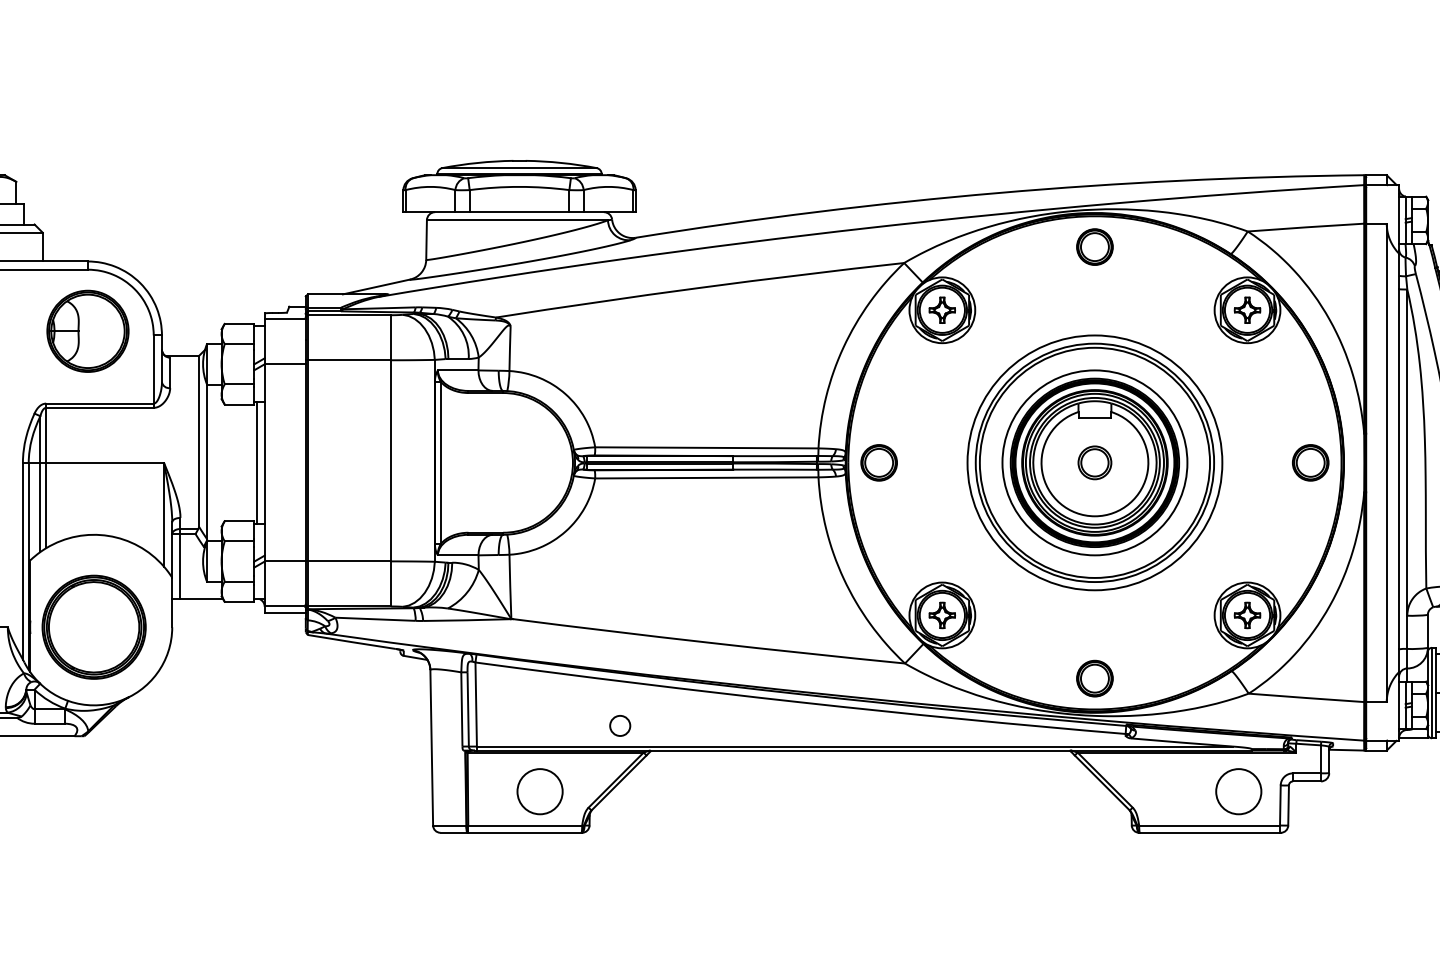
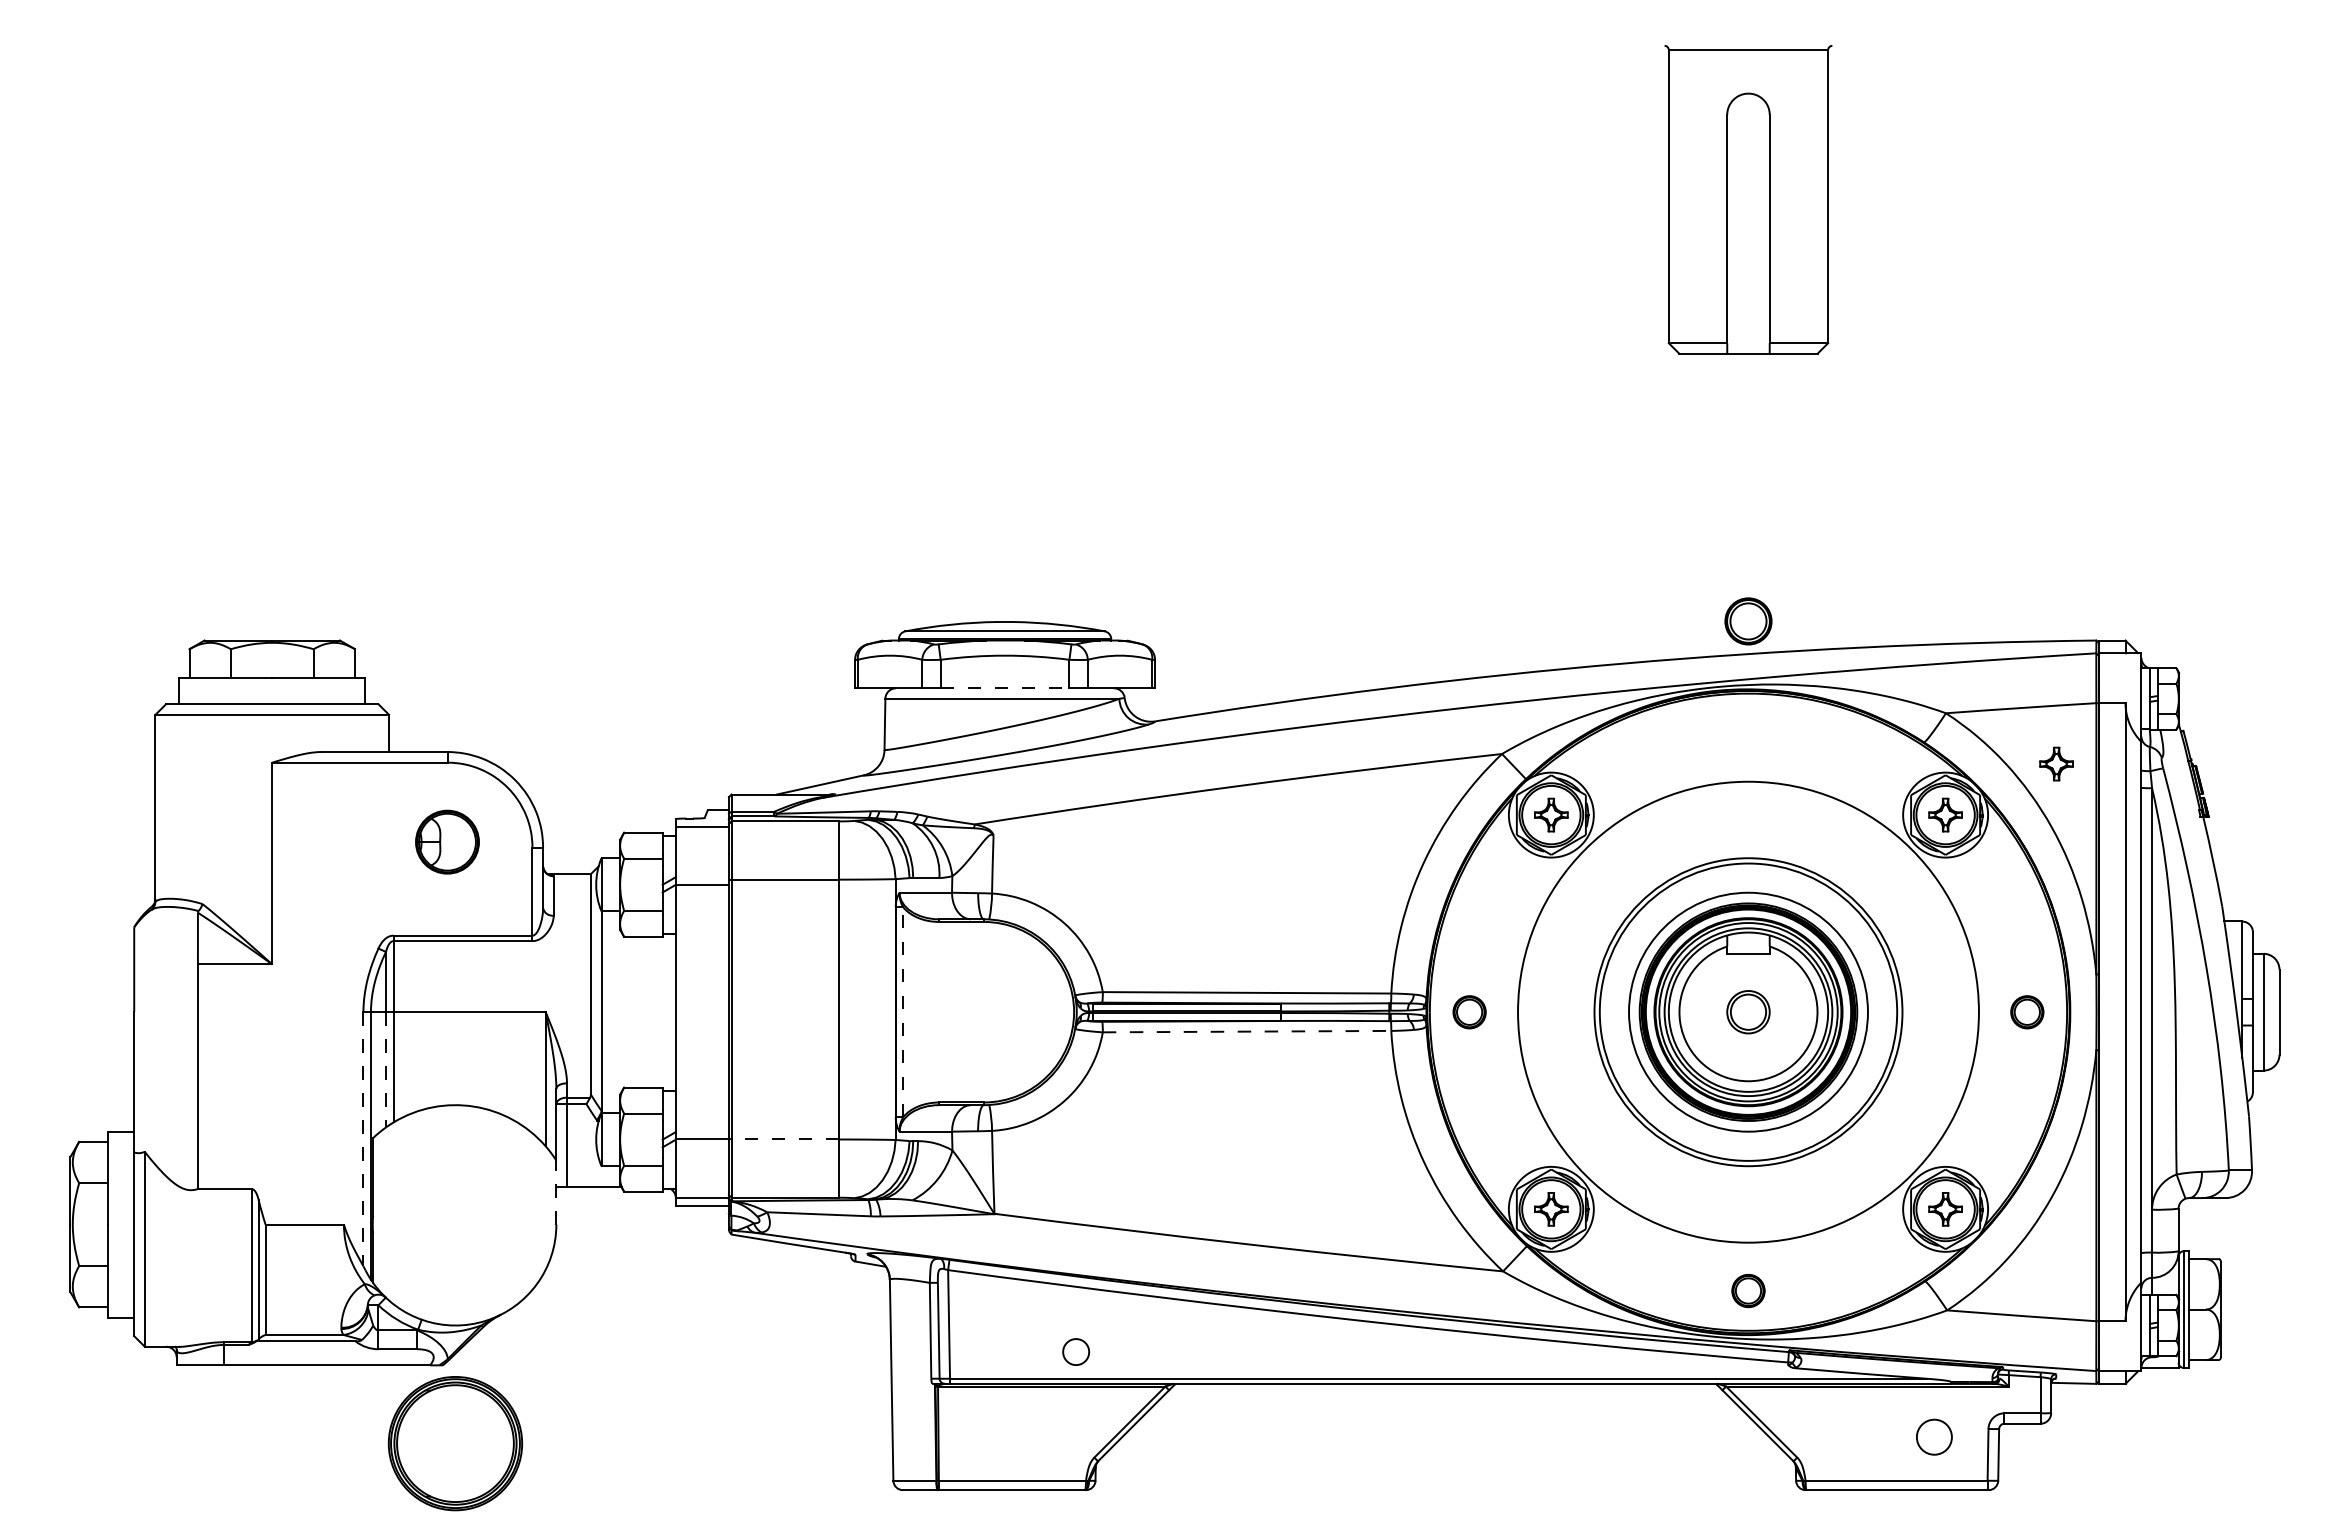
line: (519, 212) -> (1005, 688), solid -> dashed
part: (1094, 247) -> (1748, 621), moved
part: (1333, 270) -> (2056, 763), added
part: (87, 330) -> (447, 841), size x0.6
line: (256, 462) -> (665, 1011), removed
circle: (1094, 462) -> (1748, 1011), size x1.4
line: (440, 463) -> (903, 1012), solid -> dashed
part: (879, 463) -> (1469, 1012), size x0.7
part: (1310, 463) -> (2027, 1012), size x0.7
line: (705, 477) -> (1245, 1031), solid -> dashed
line: (39, 507) -> (385, 1069), solid -> dashed
line: (22, 561) -> (363, 1139), solid -> dashed
line: (349, 561) -> (785, 1139), solid -> dashed
line: (172, 602) -> (556, 1192), solid -> dashed
part: (94, 627) -> (455, 1443), moved
part: (1094, 678) -> (1748, 1290), size x0.7
circle: (620, 725) -> (1076, 1351), moved
circle: (539, 792) -> (1031, 1437), removed
circle: (1238, 792) -> (1934, 1437), size x0.6

